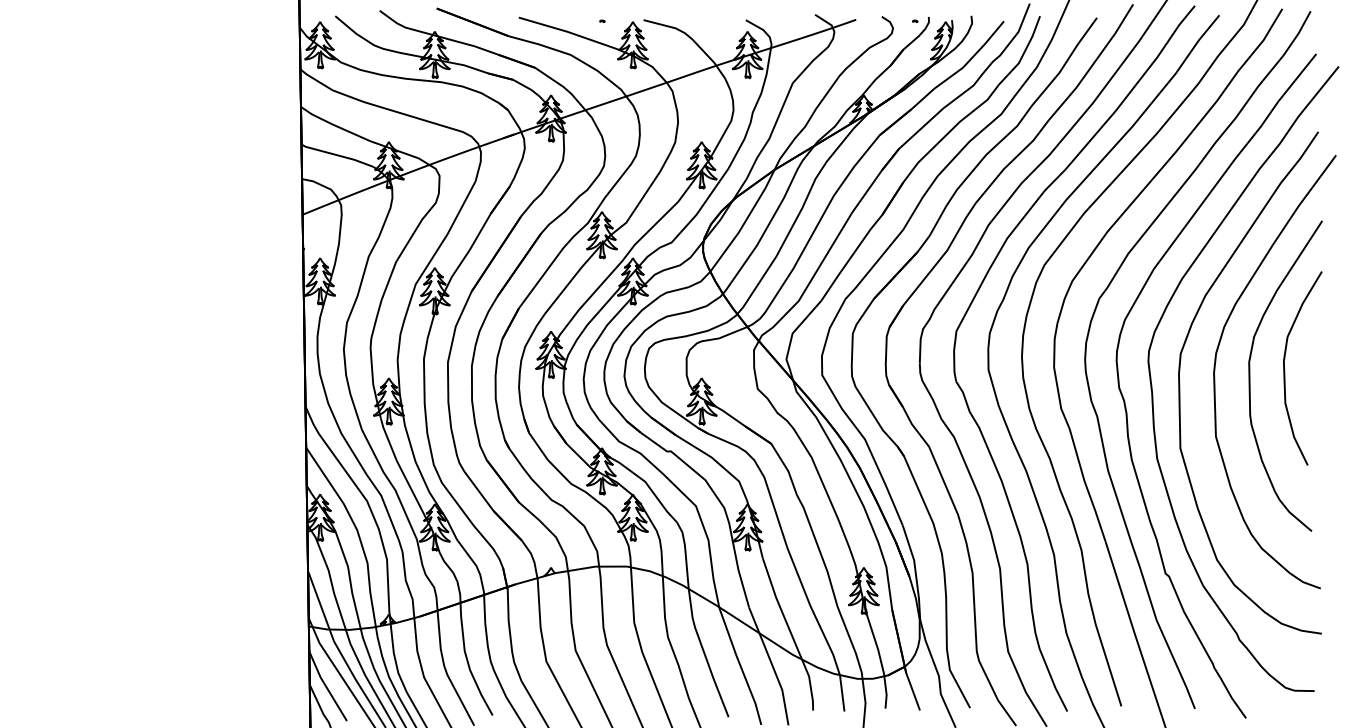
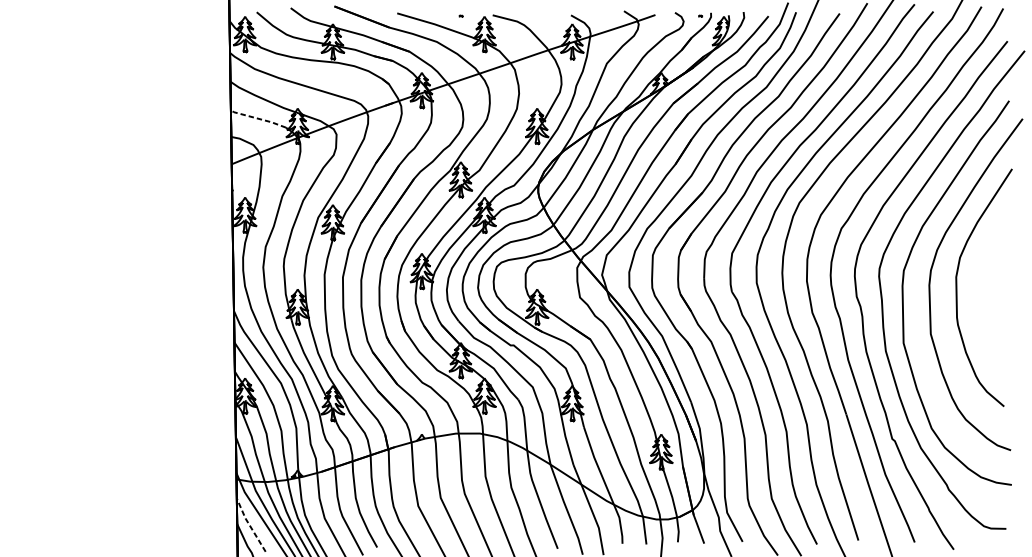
line: (337, 155) -> (258, 118), solid -> dashed
curve: (1285, 369) -> (984, 282), removed
line: (325, 686) -> (249, 525), solid -> dashed

